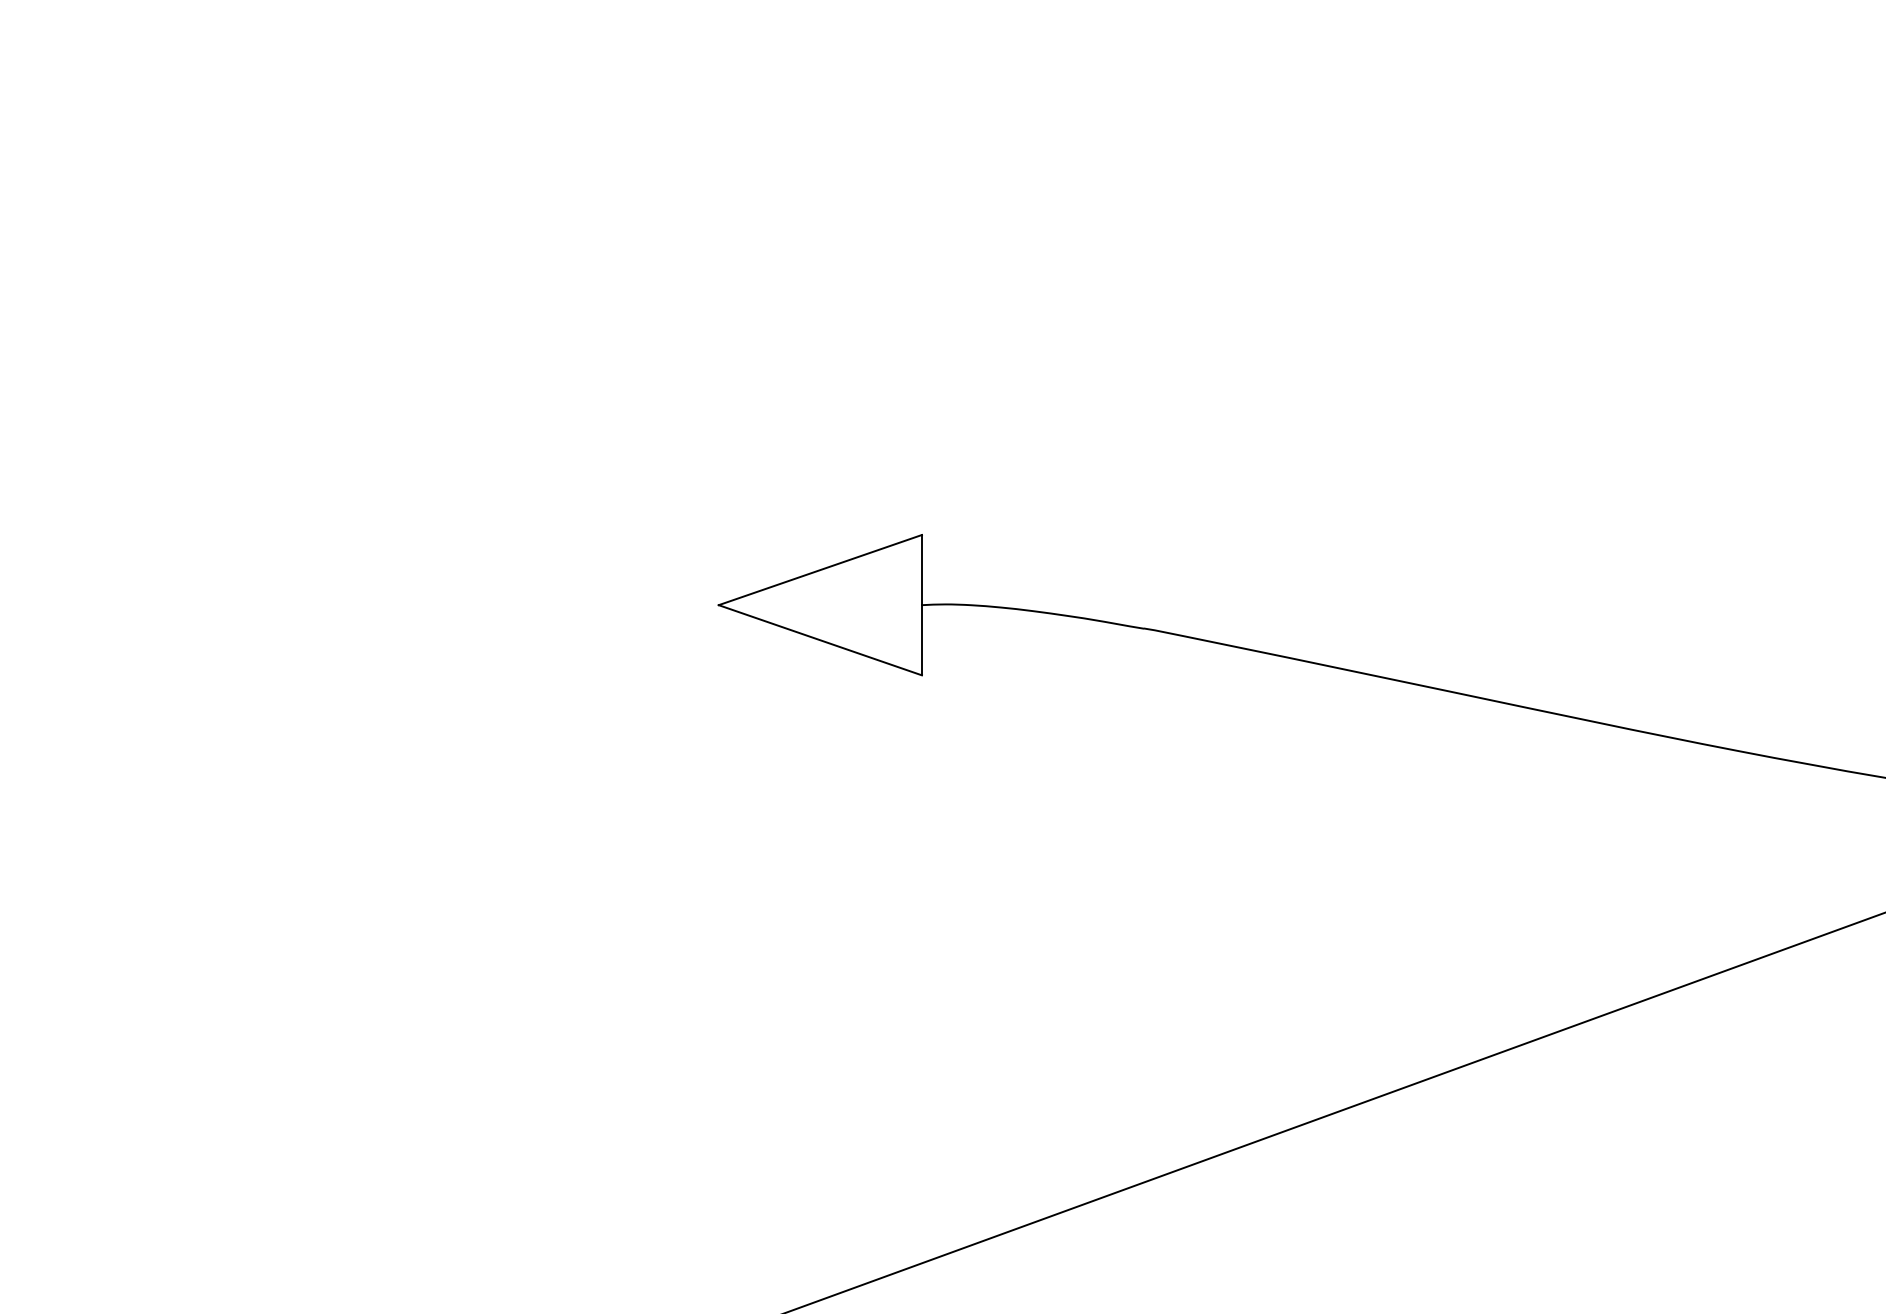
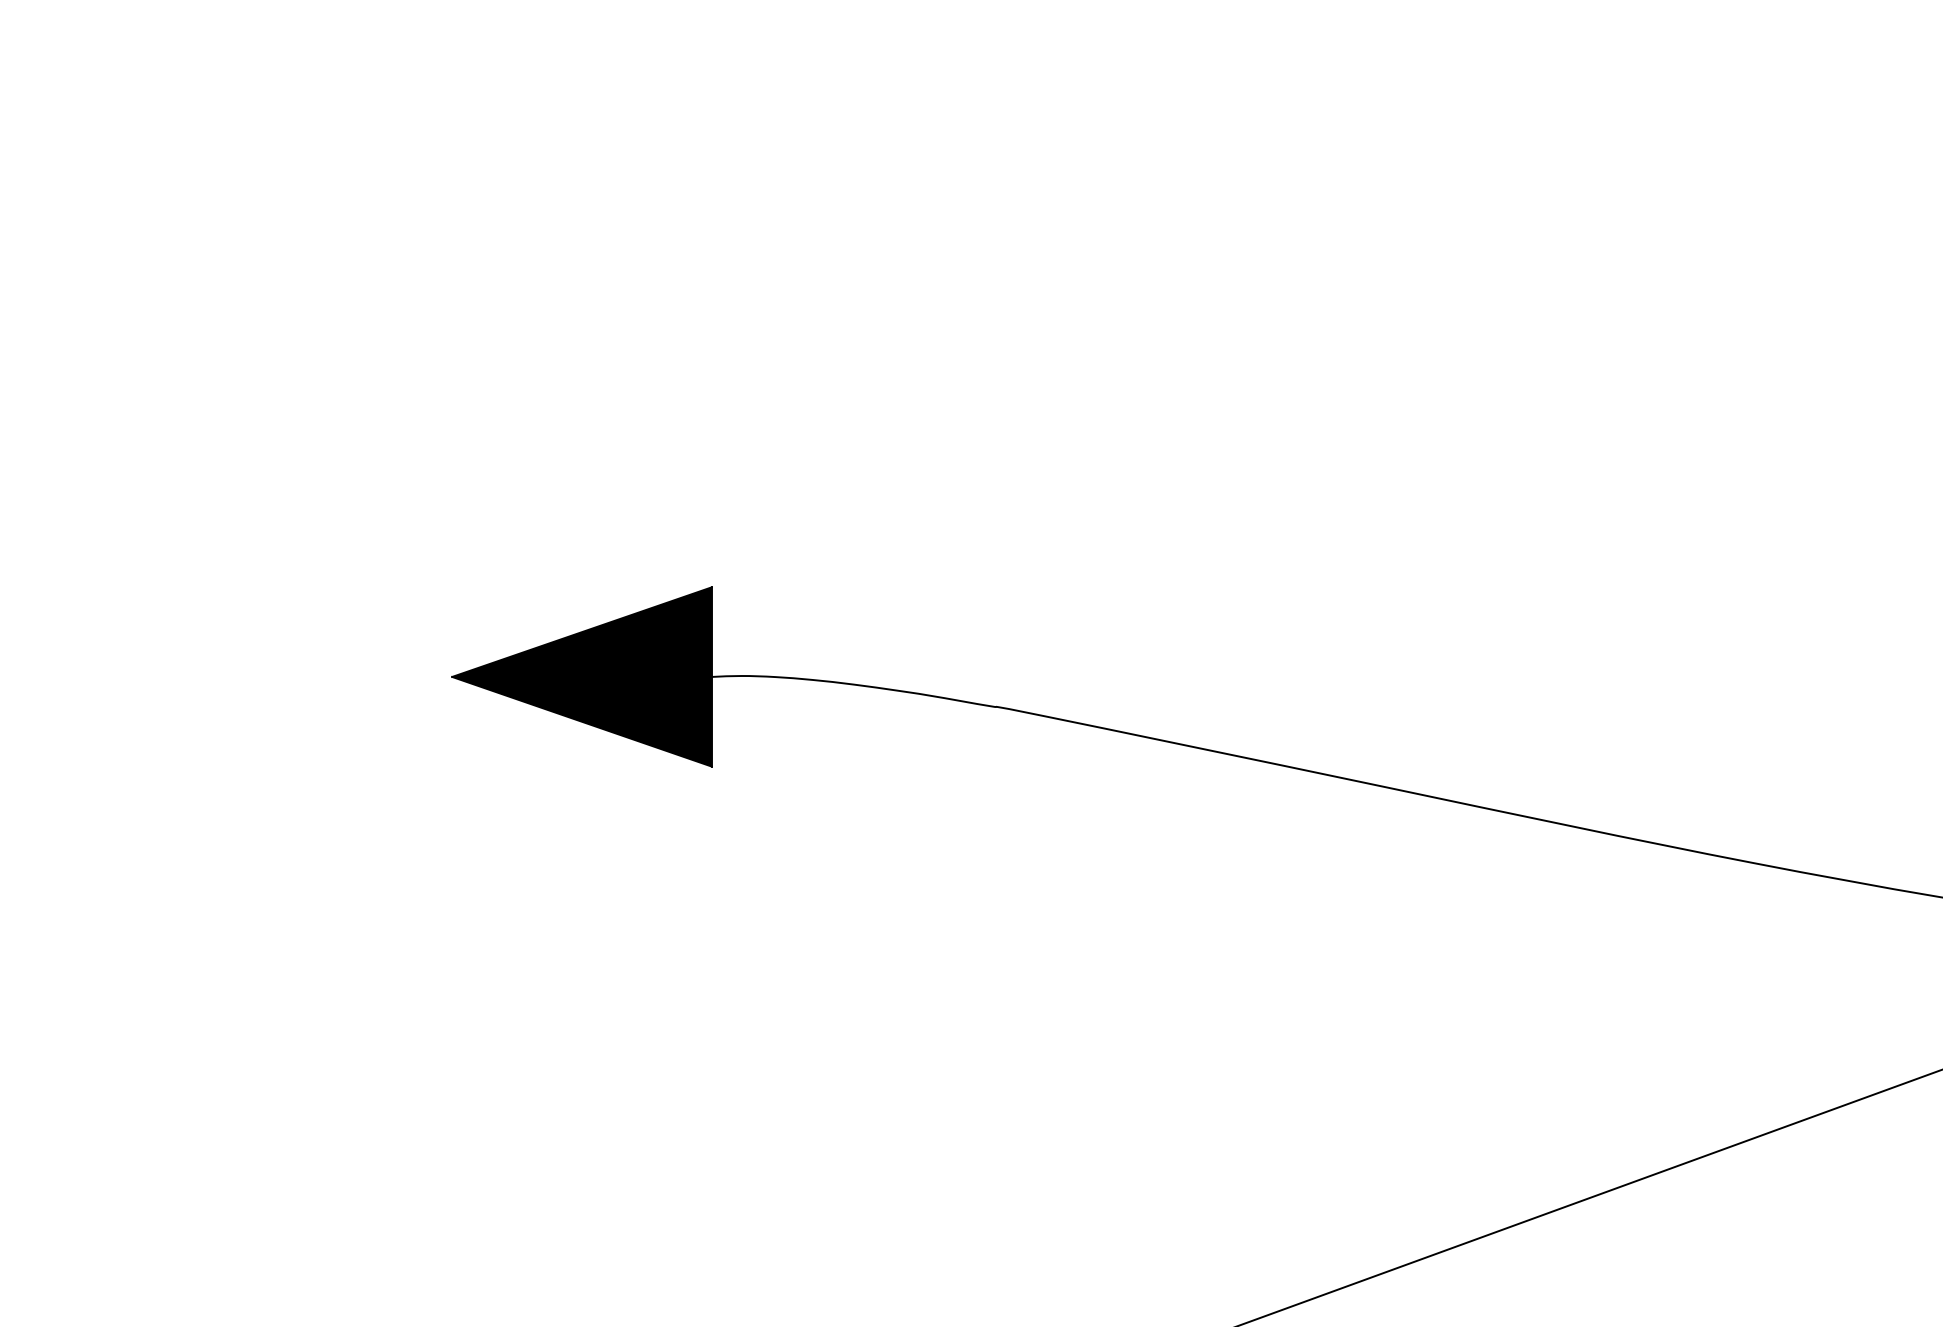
fill: (819, 604) -> (580, 676), added

